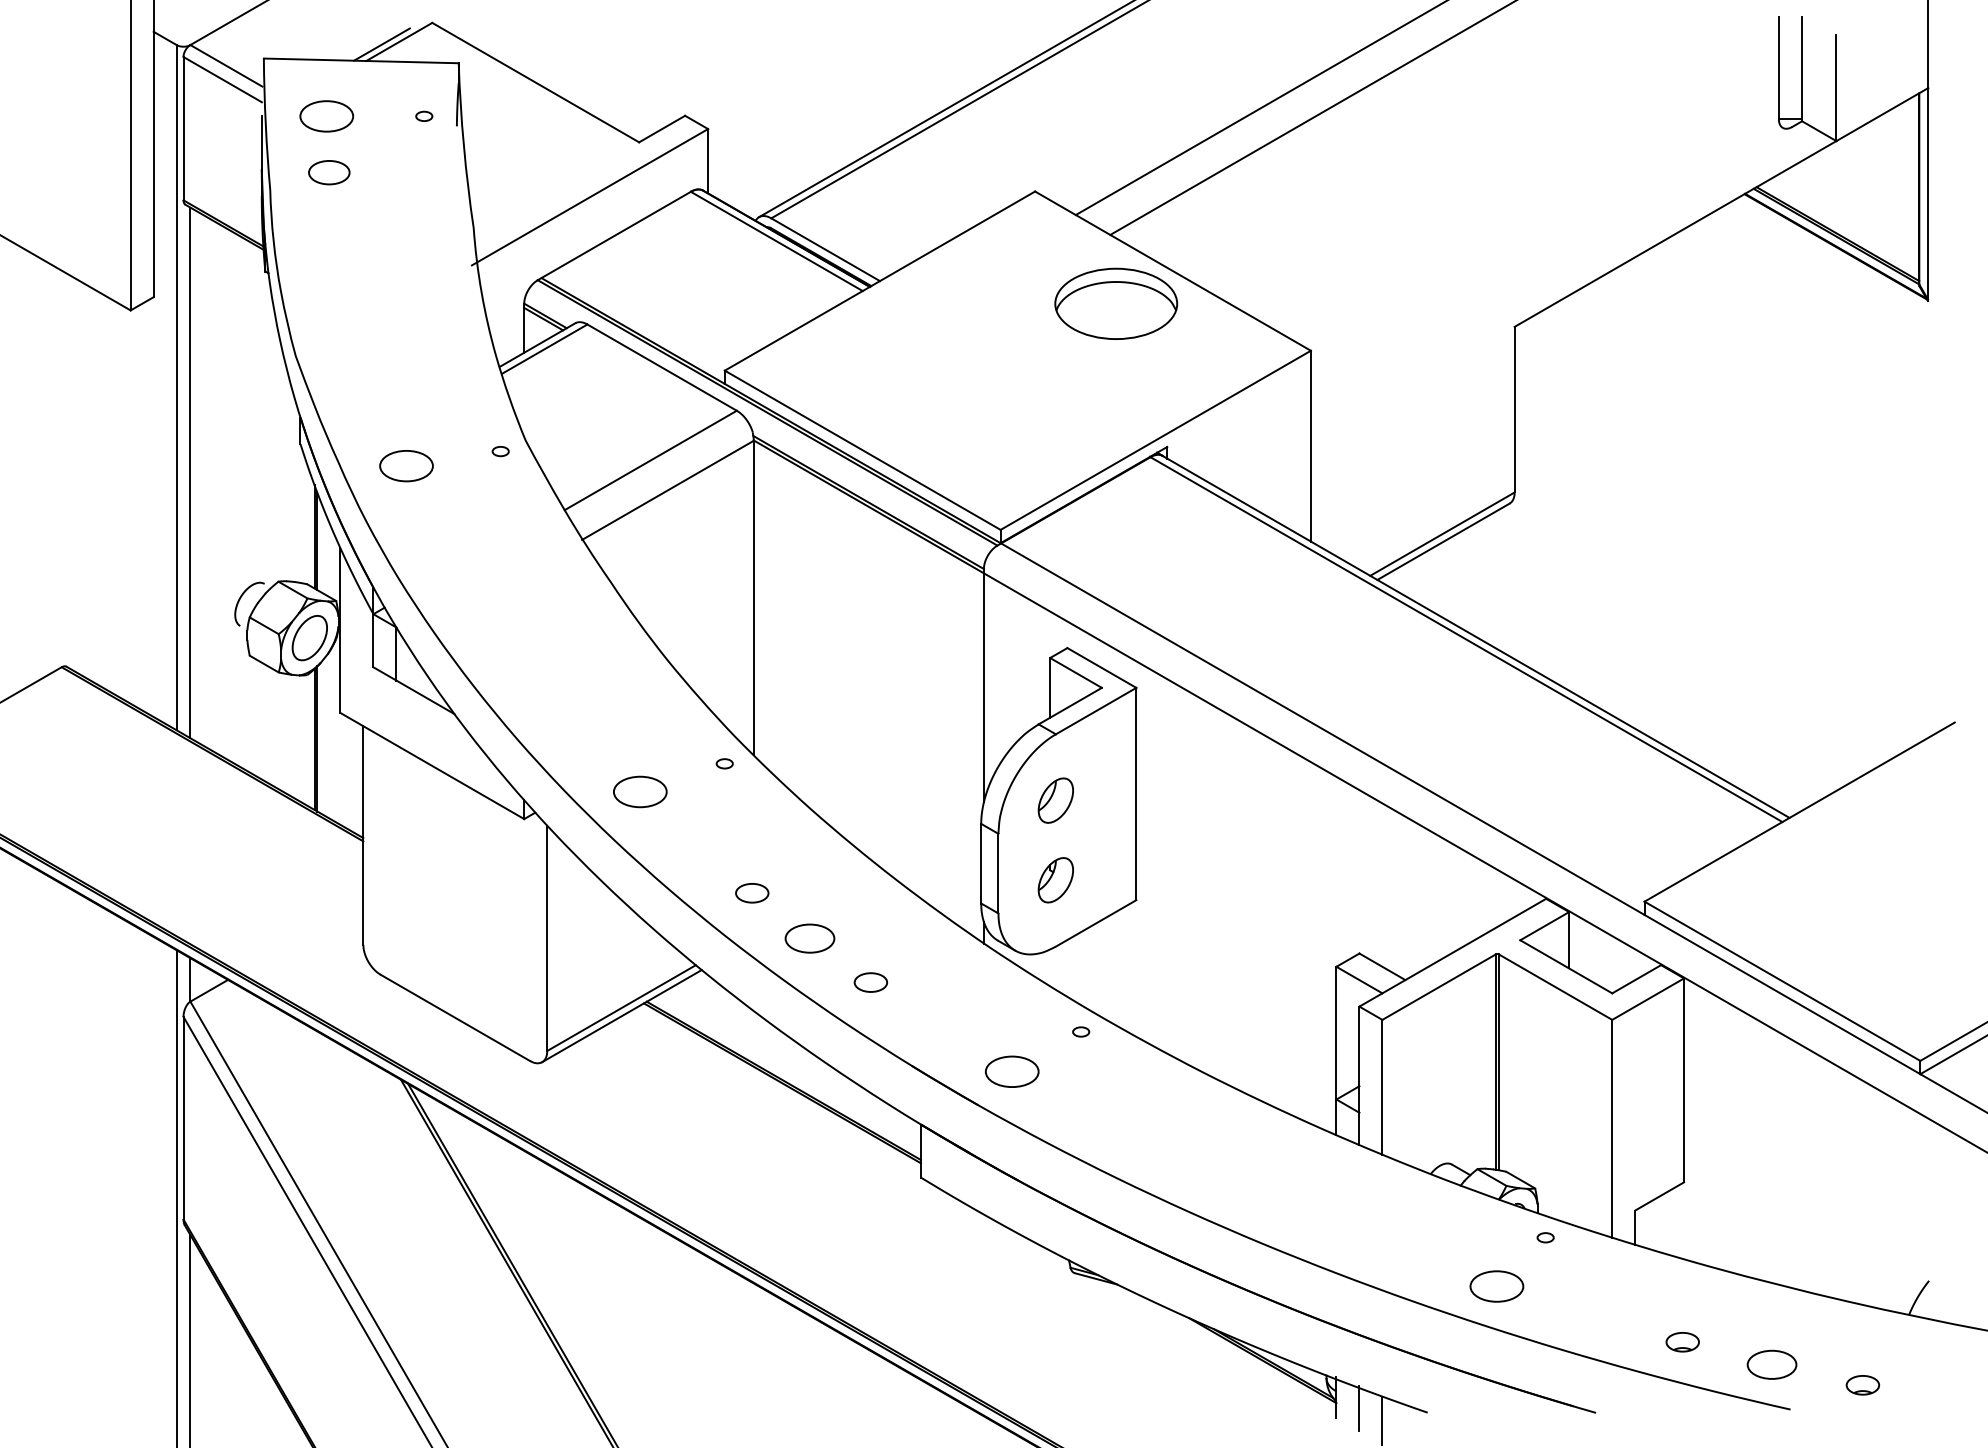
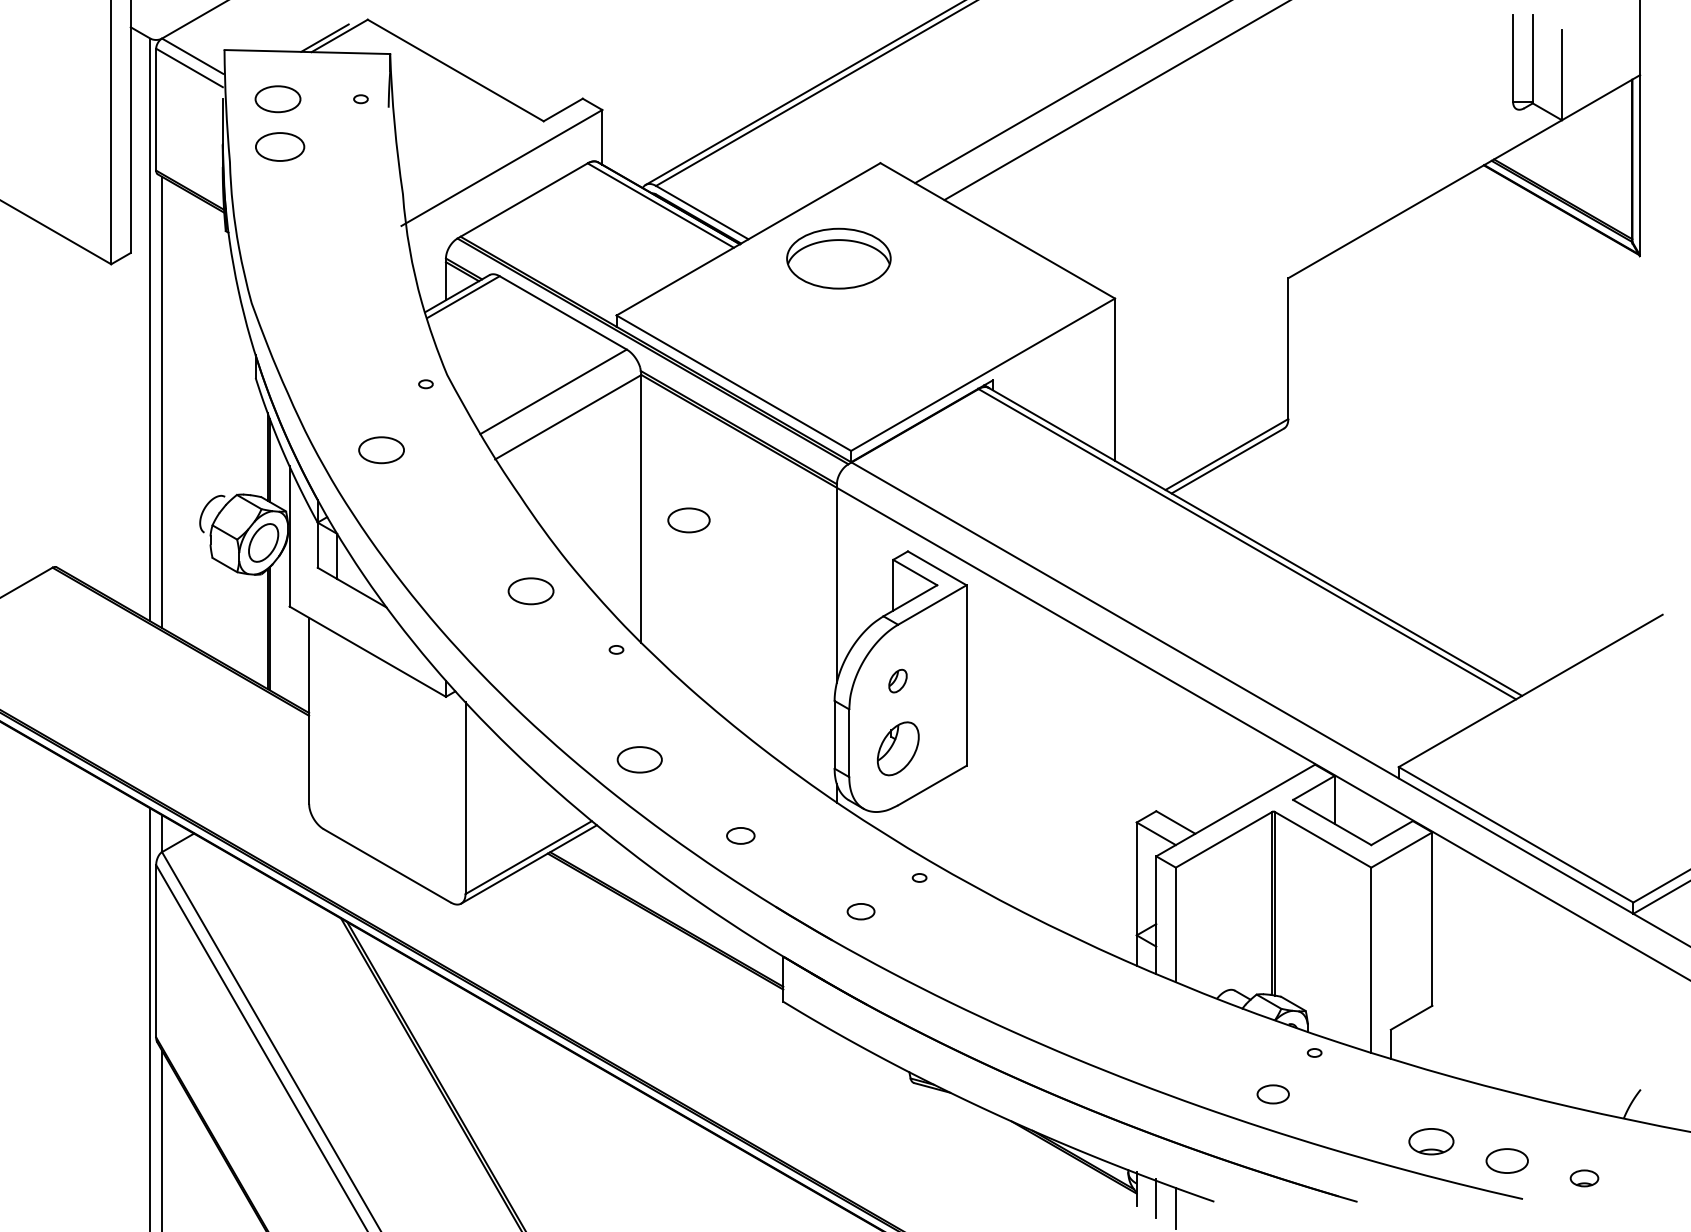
part: (329, 172) -> (280, 146), size x1.4
part: (1116, 303) -> (839, 258), moved
part: (406, 466) -> (381, 450), moved
part: (640, 791) -> (531, 590), moved
part: (1055, 800) -> (897, 681), size x0.6
part: (1055, 880) -> (897, 749), size x1.4
part: (752, 893) -> (640, 760), size x1.6
part: (809, 938) -> (688, 520), moved
part: (1012, 1071) -> (861, 911), size x0.6
part: (1496, 1286) -> (1272, 1094), size x0.7
part: (1682, 1342) -> (1431, 1142), size x1.6

